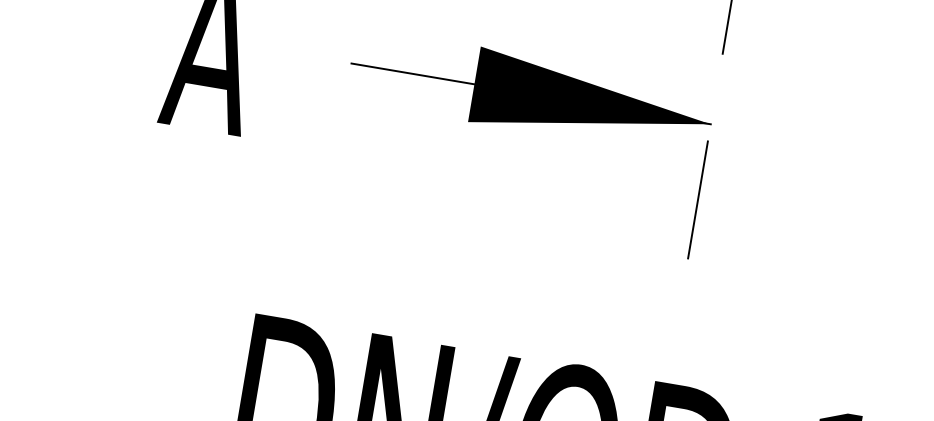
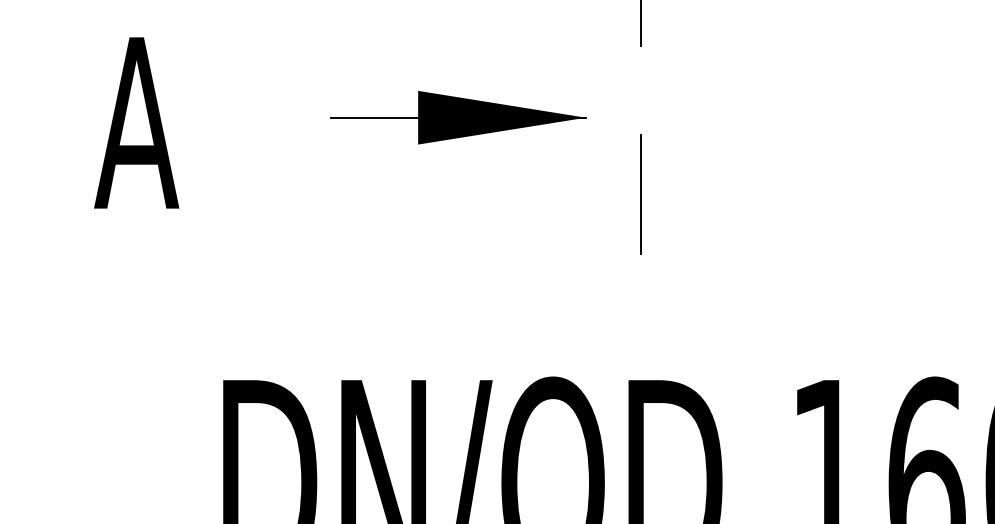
part: (531, 93) -> (458, 117), size x0.7

